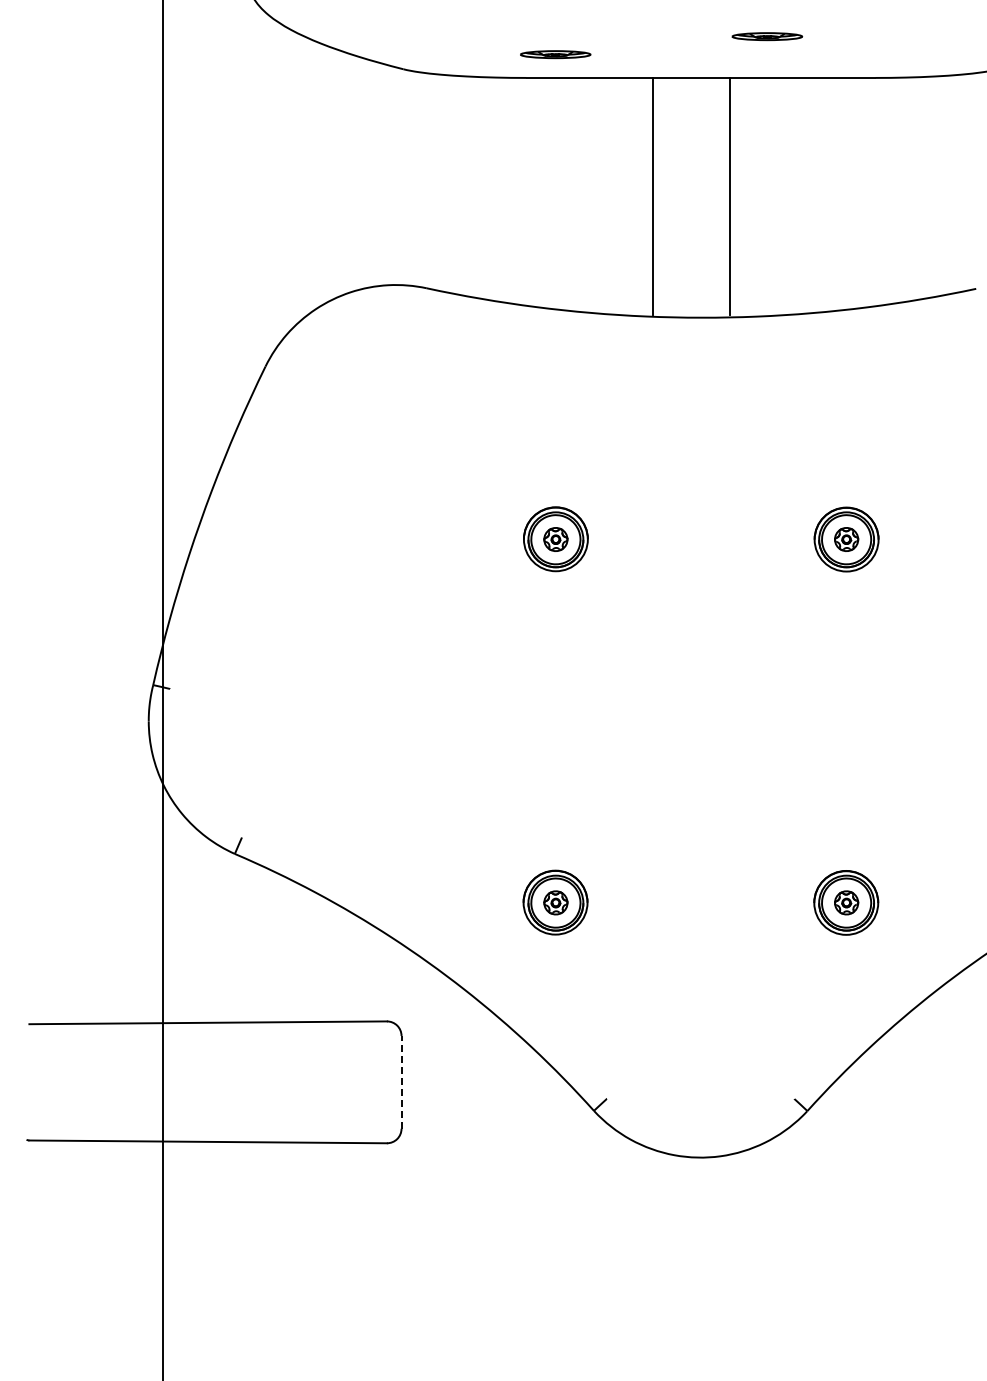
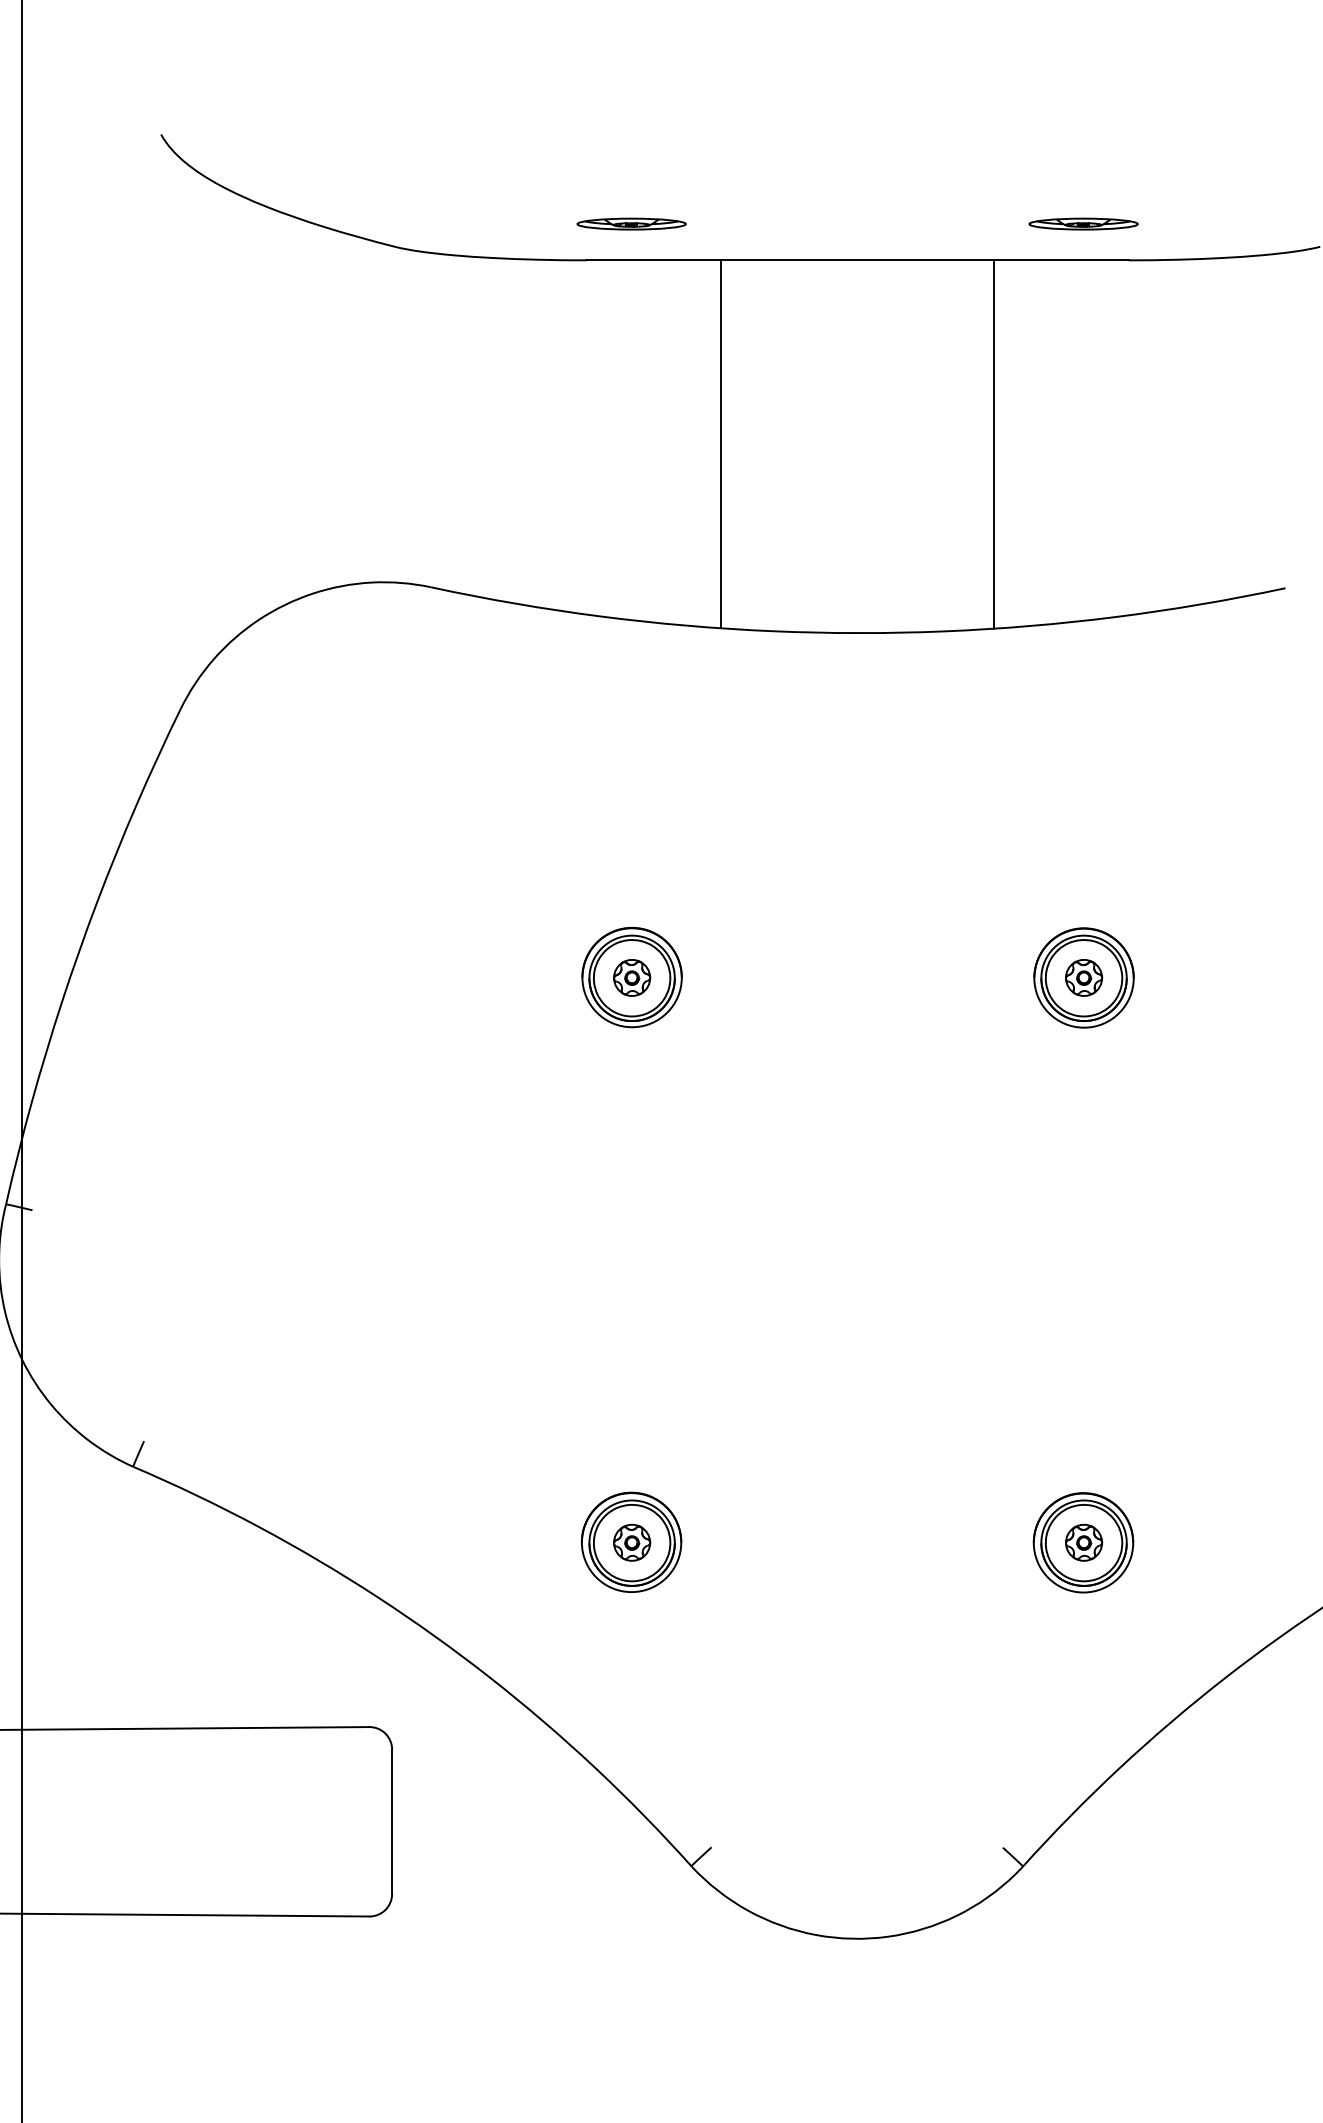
part: (767, 36) -> (1083, 223), moved
line: (653, 195) -> (721, 443), moved
line: (729, 195) -> (993, 443), moved
line: (401, 1081) -> (392, 1820), dashed -> solid

